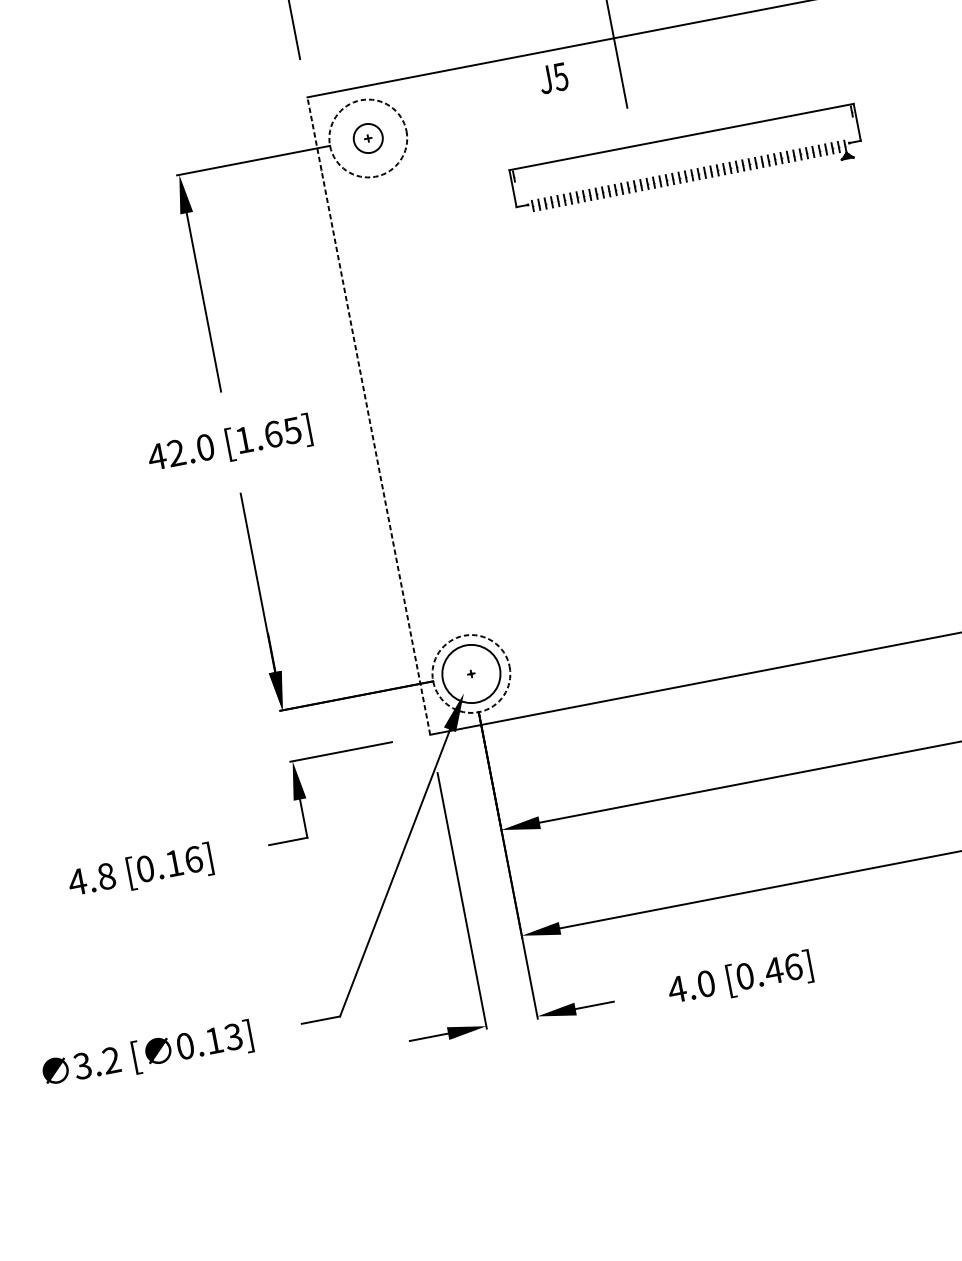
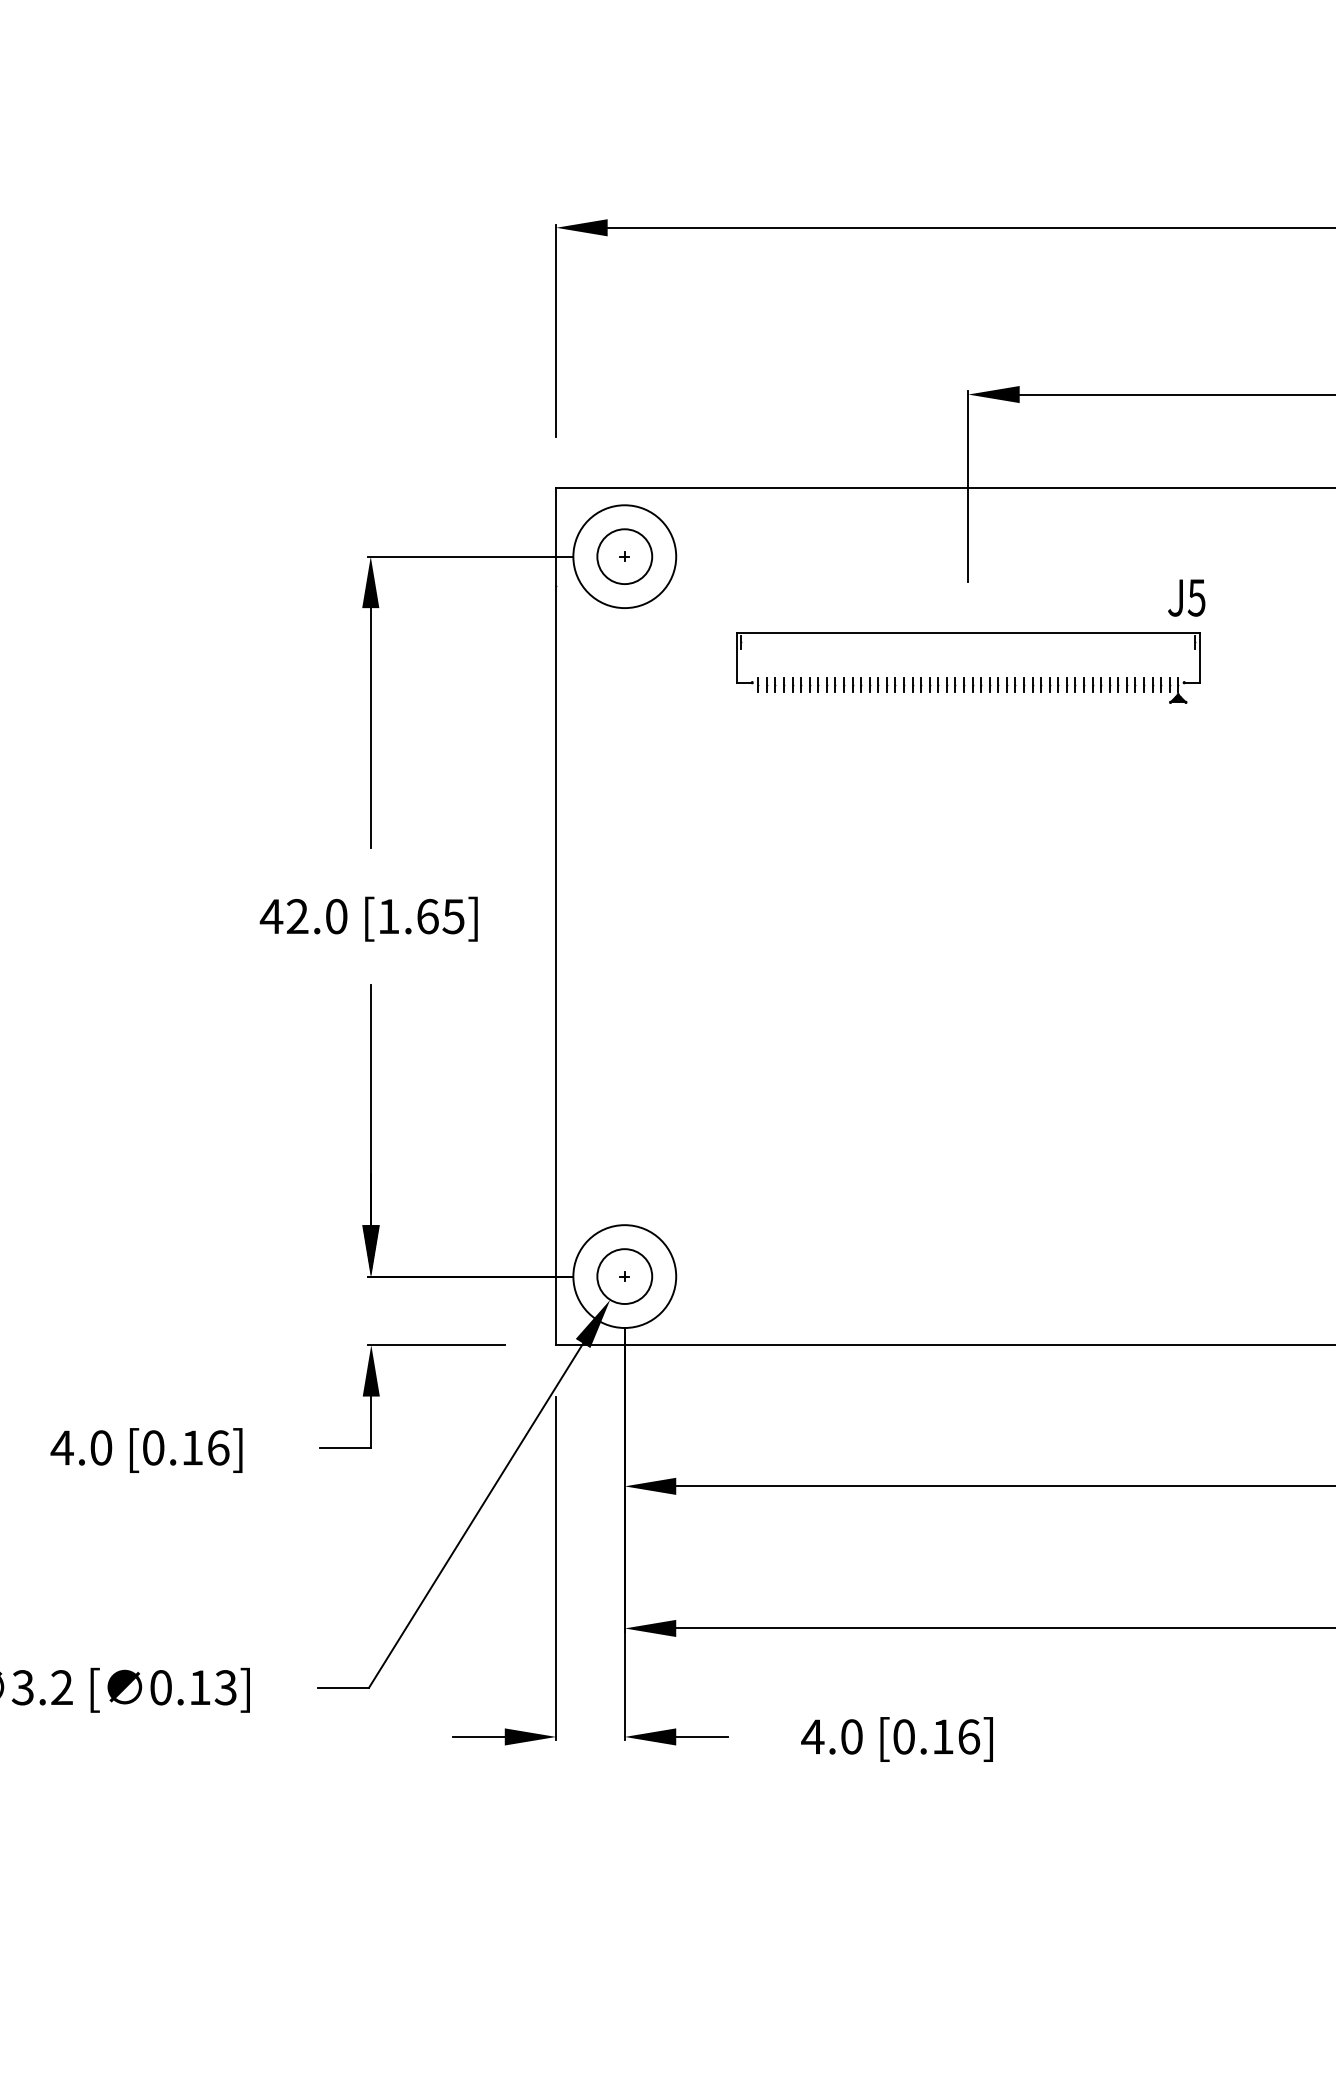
text: (553, 78) -> (1186, 597), moved
circle: (368, 138) -> (624, 556), dashed -> solid
circle: (368, 138) -> (624, 556), size x1.43
part: (685, 170) -> (964, 677), moved
line: (369, 415) -> (556, 916), dashed -> solid
circle: (471, 673) -> (624, 1276), dashed -> solid
circle: (471, 673) -> (624, 1276), size x0.71
text: (106, 876) -> (101, 1447), 4.8 -> 4.0
text: (773, 970) -> (942, 1736), [0.46] -> [0.16]

